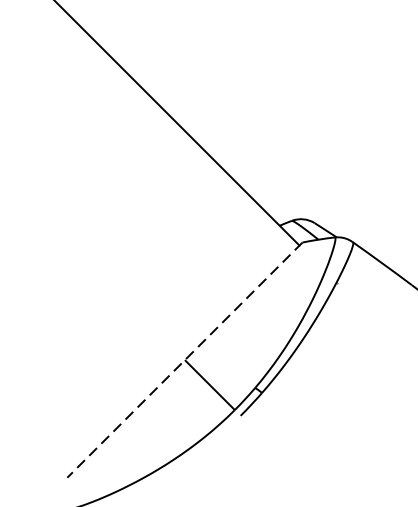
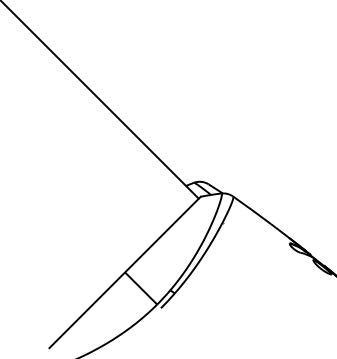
line: (185, 360) -> (125, 272), dashed -> solid

